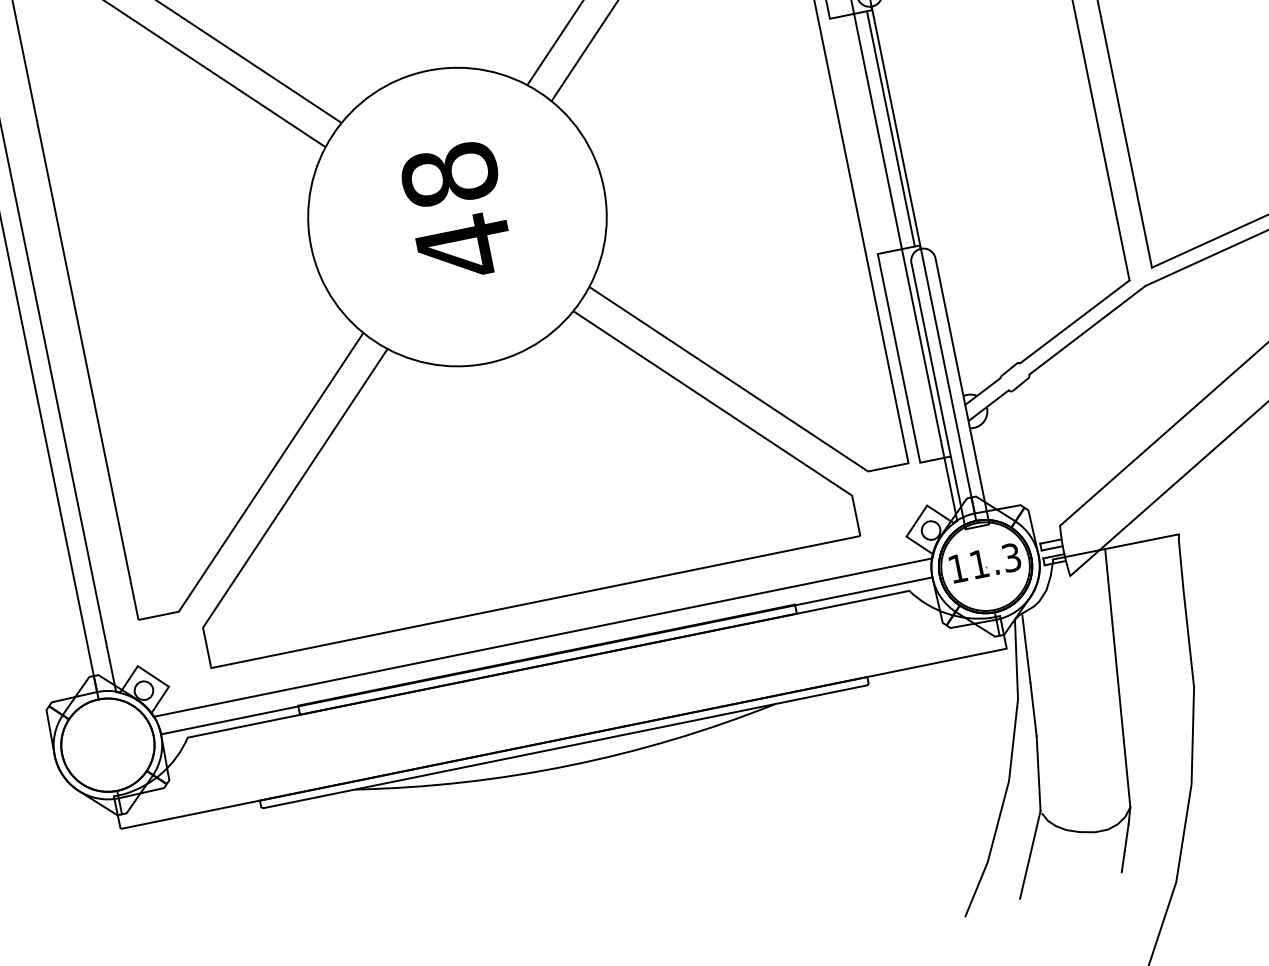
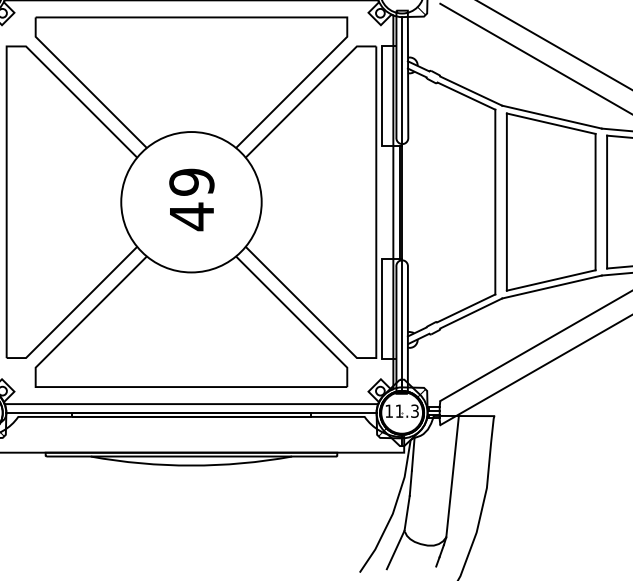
text: (448, 173) -> (191, 181), 48 -> 49

